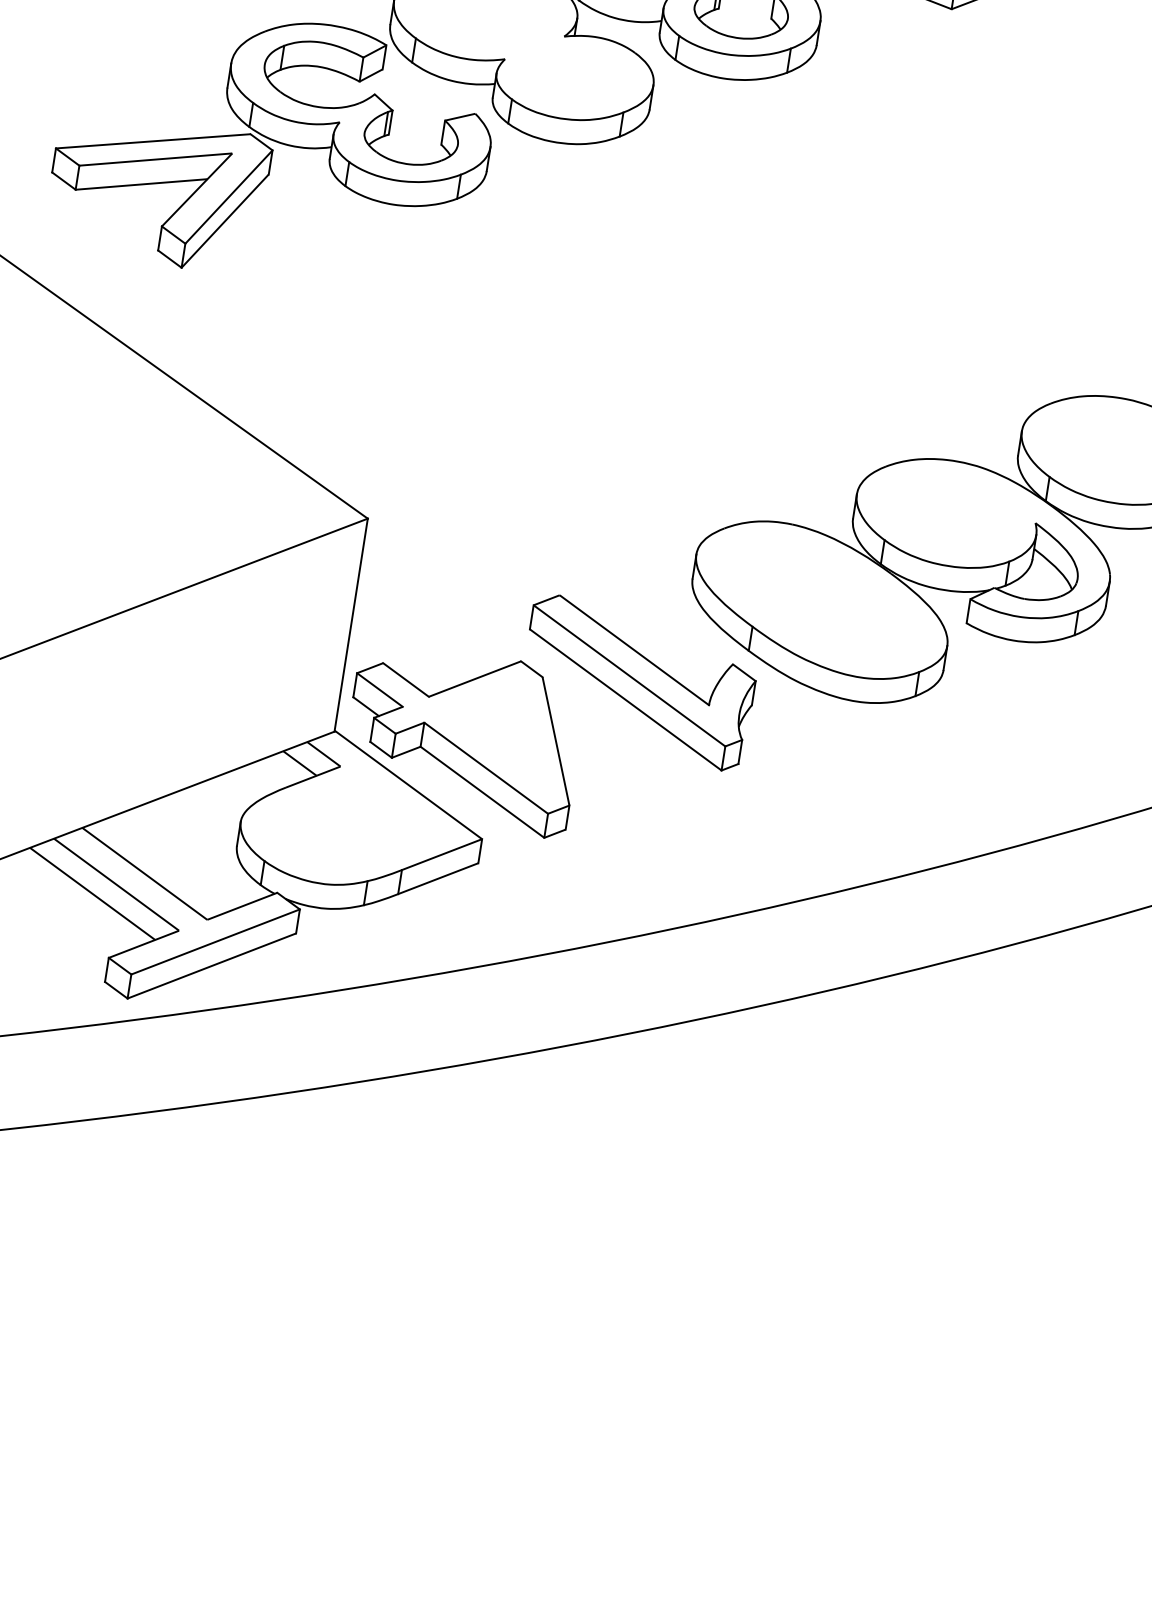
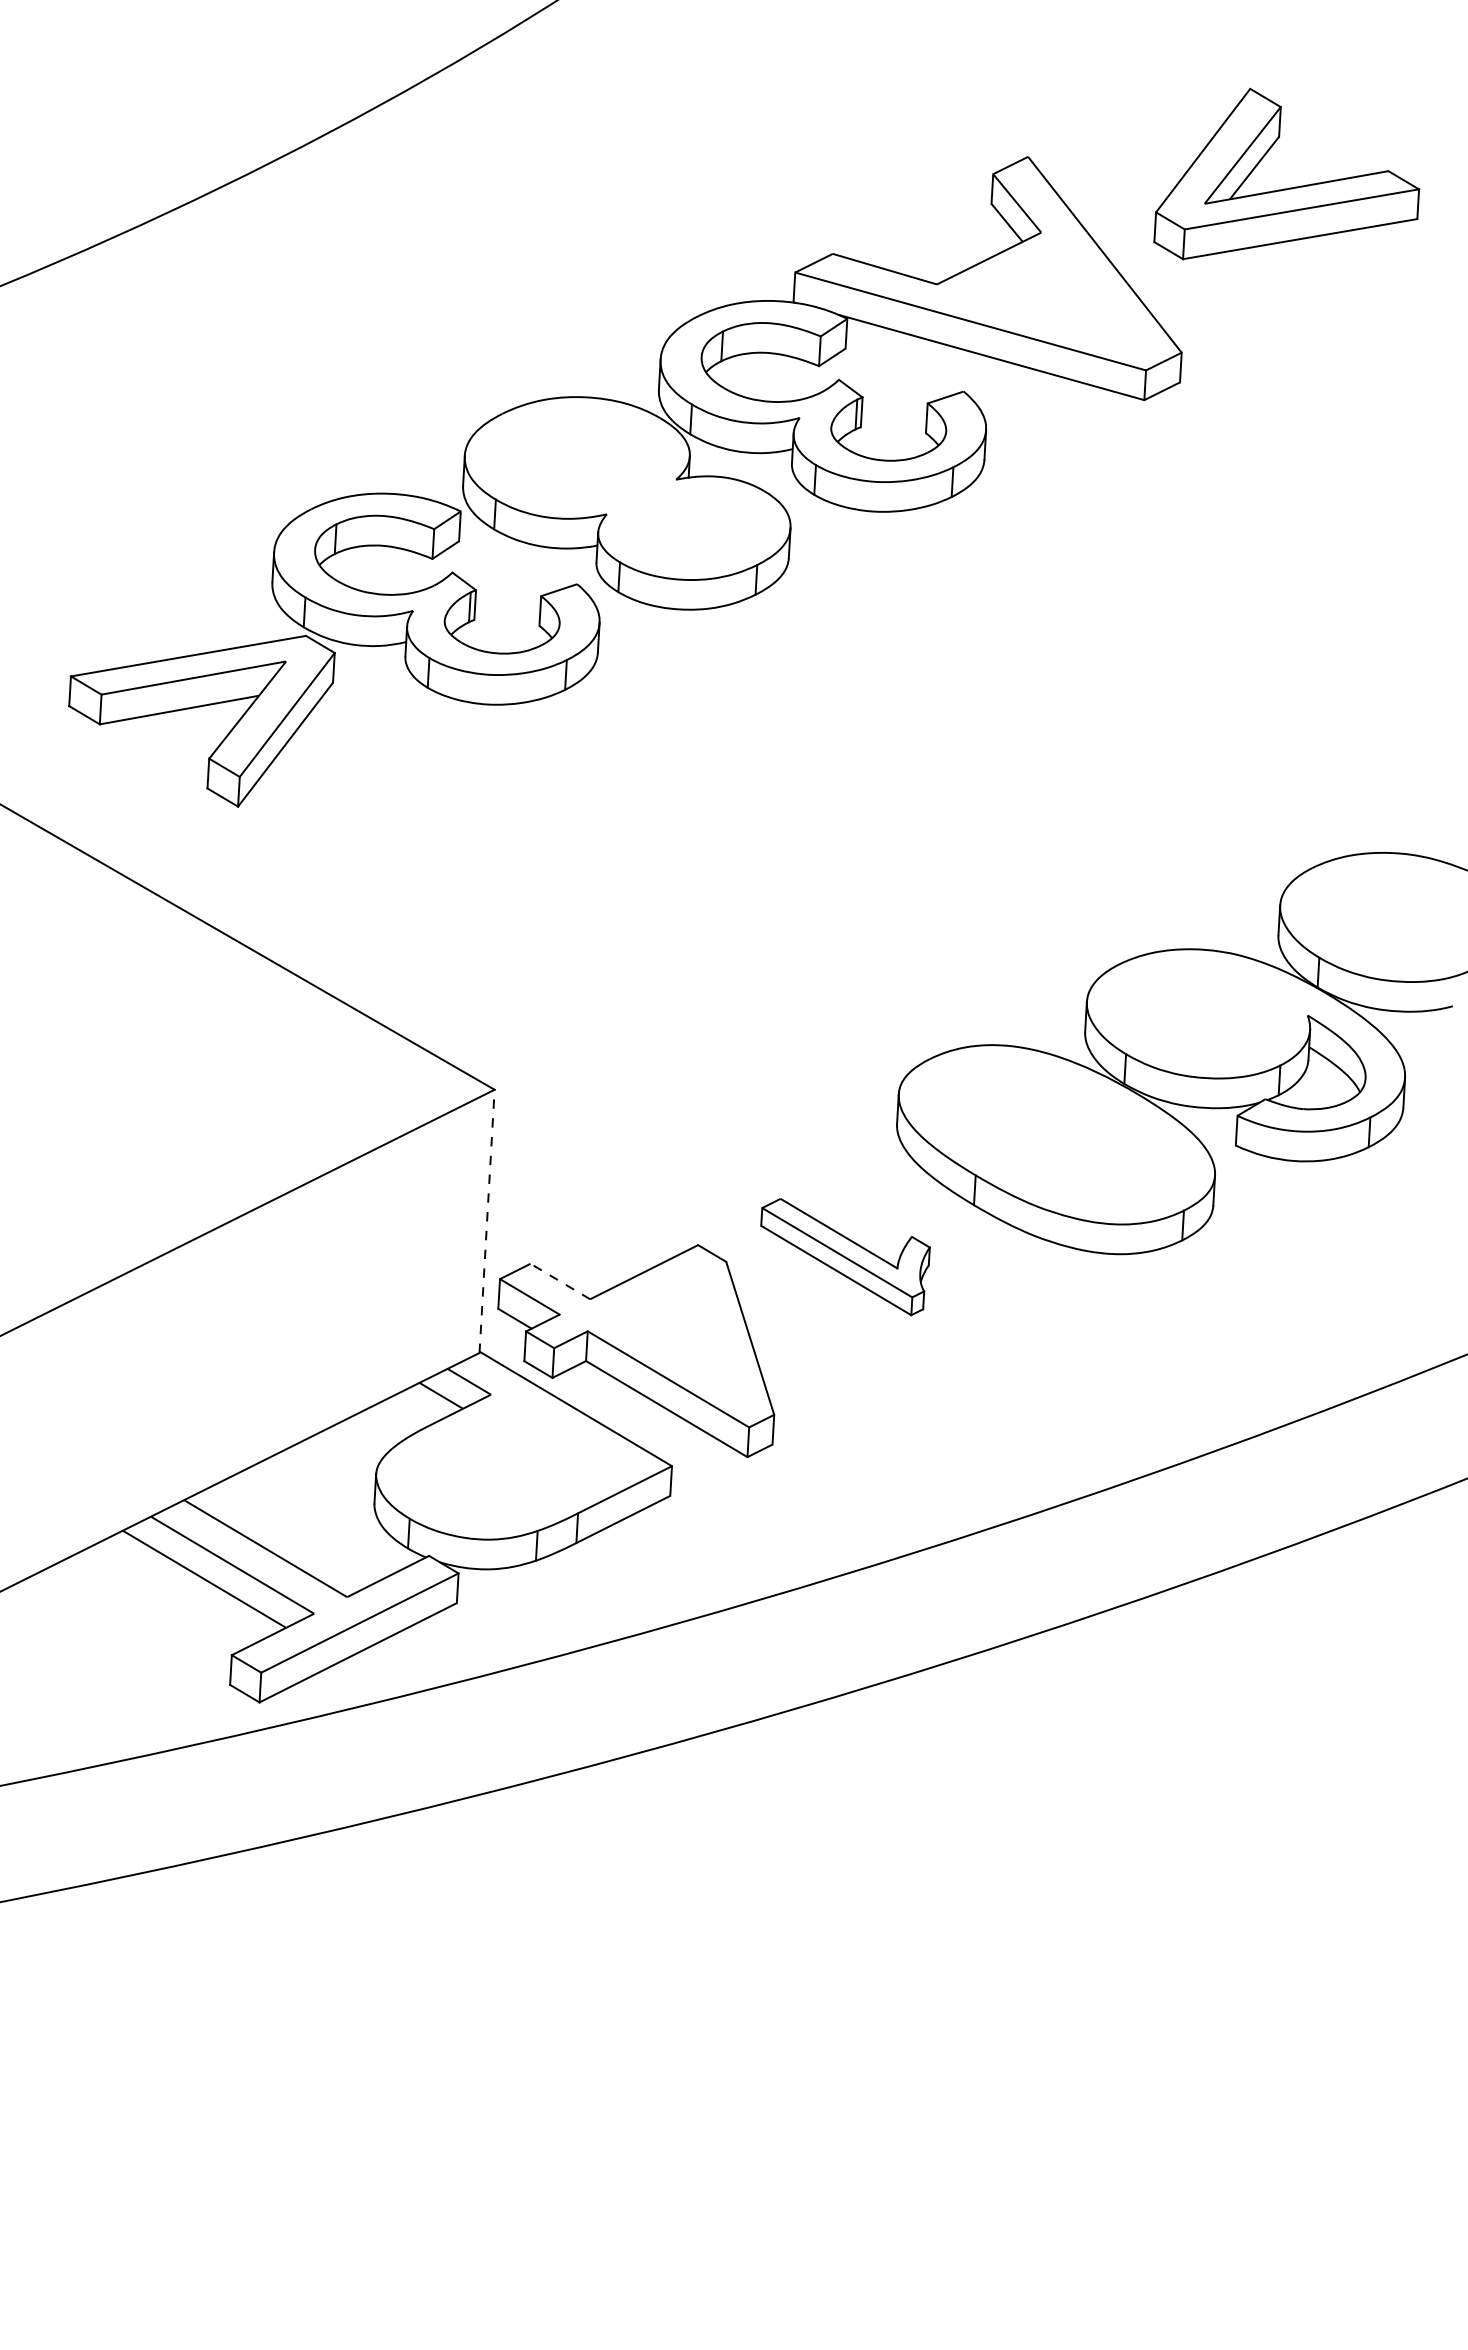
line: (351, 625) -> (487, 1221), solid -> dashed
line: (406, 679) -> (560, 1281), solid -> dashed
part: (640, 682) -> (845, 1256), size x0.6

